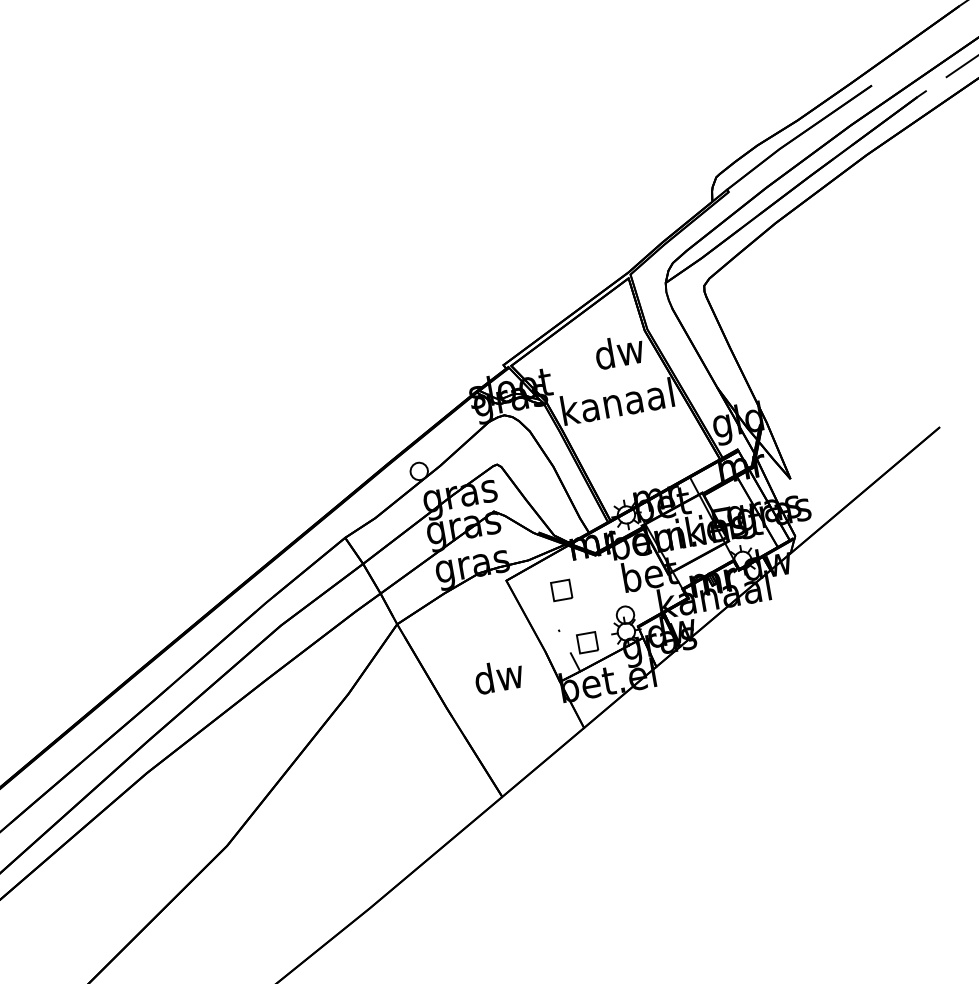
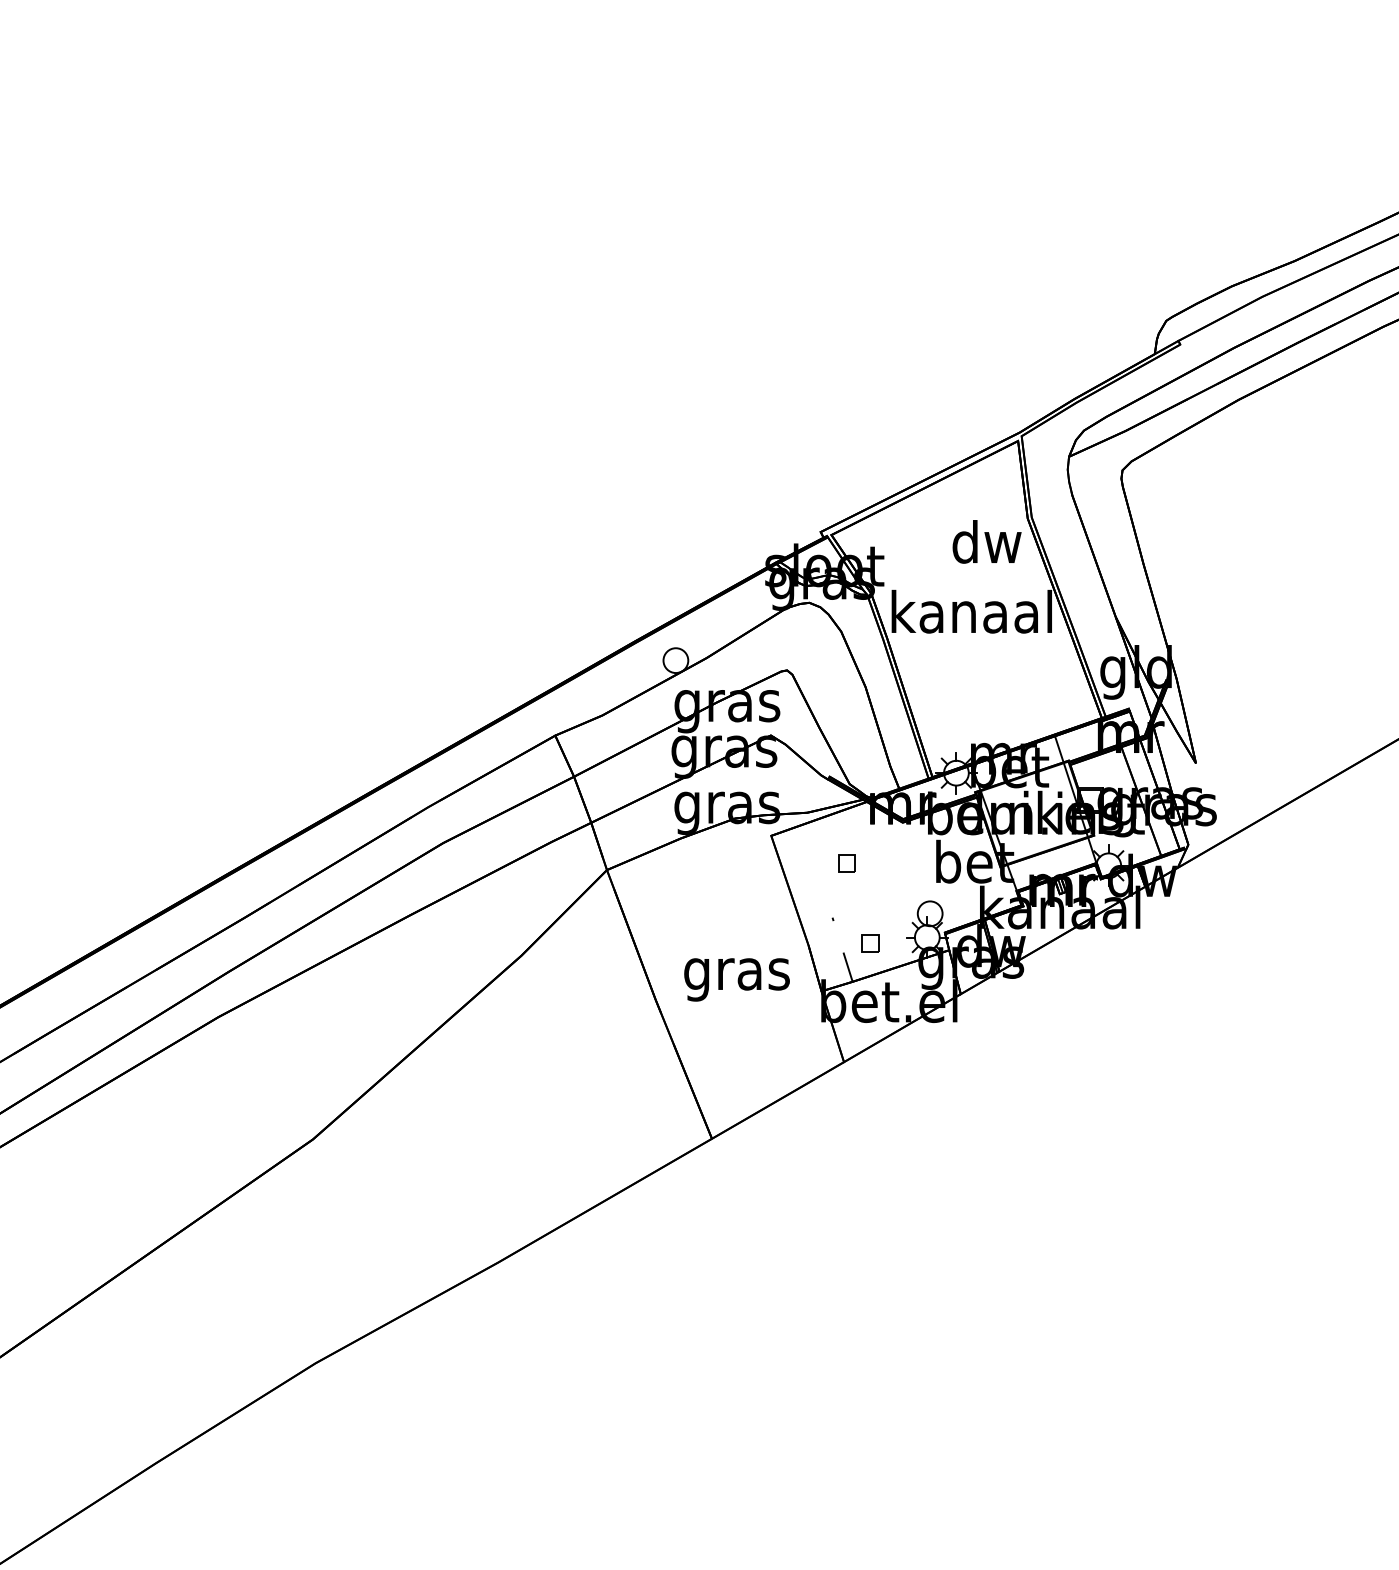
part: (561, 590) -> (846, 863), size x0.62
part: (587, 642) -> (870, 943), size x0.62
text: (499, 679) -> (736, 973), dw -> gras

